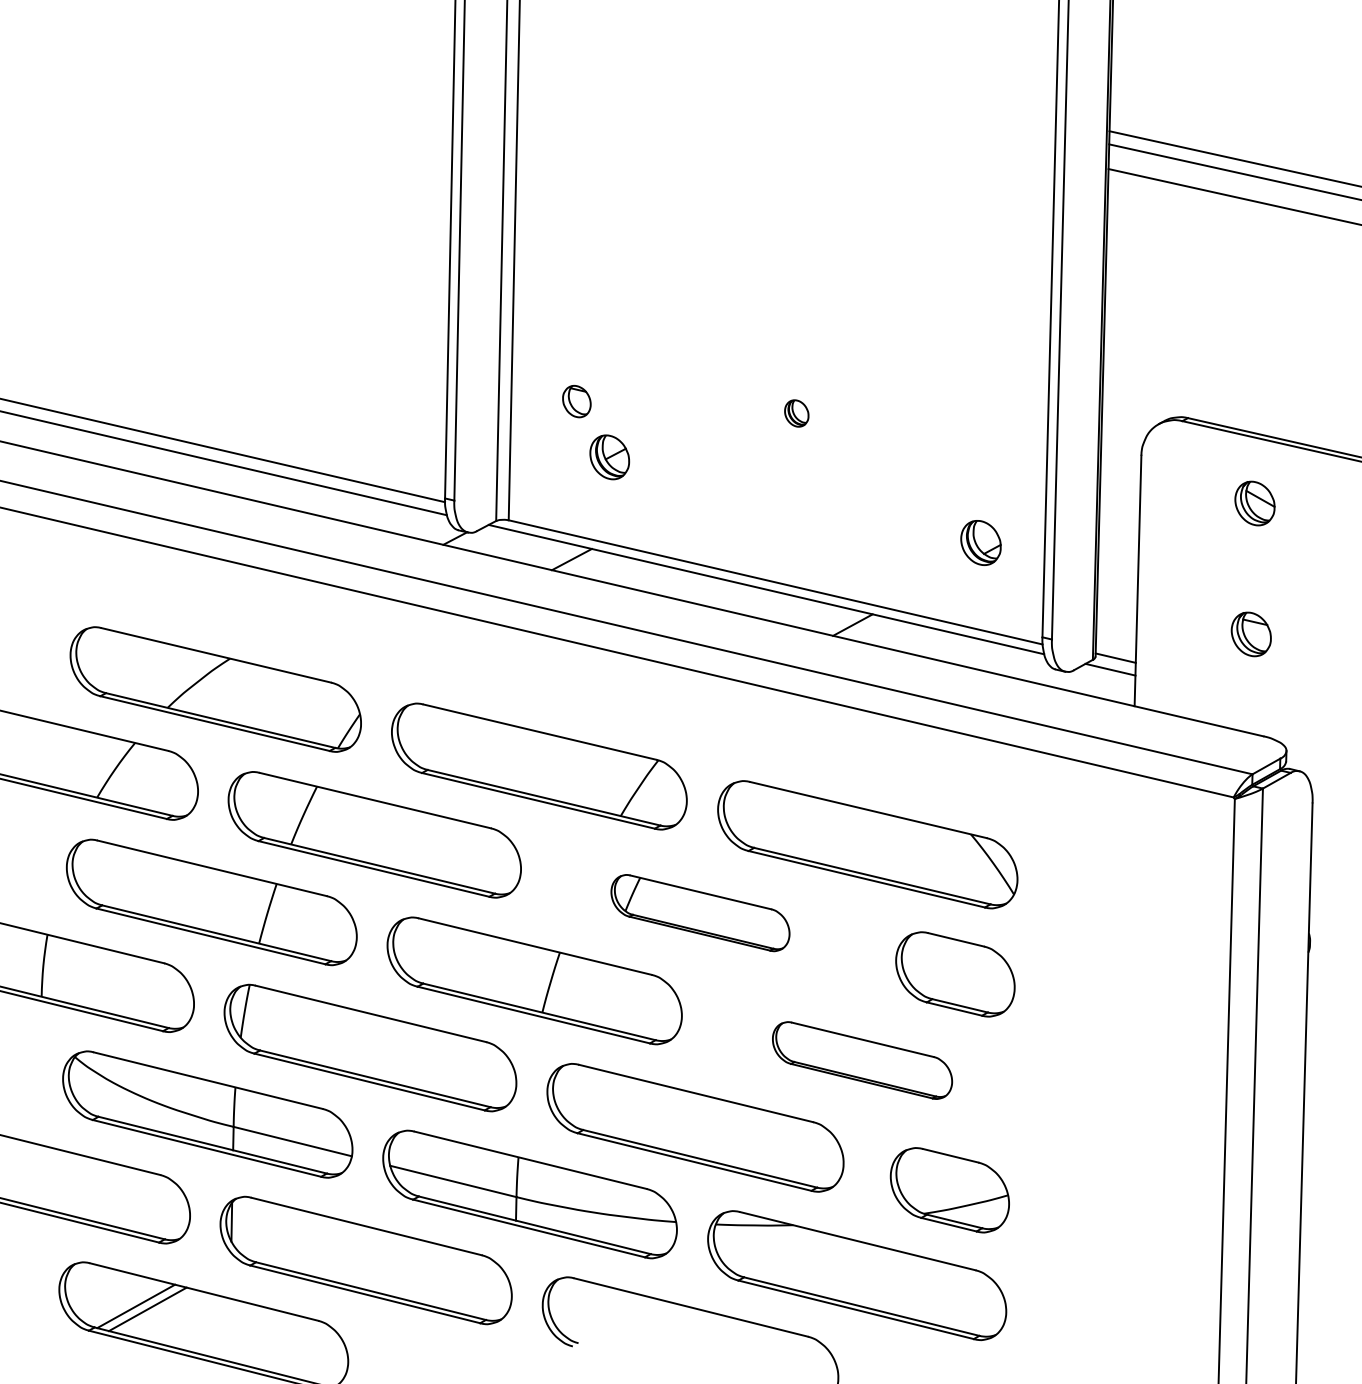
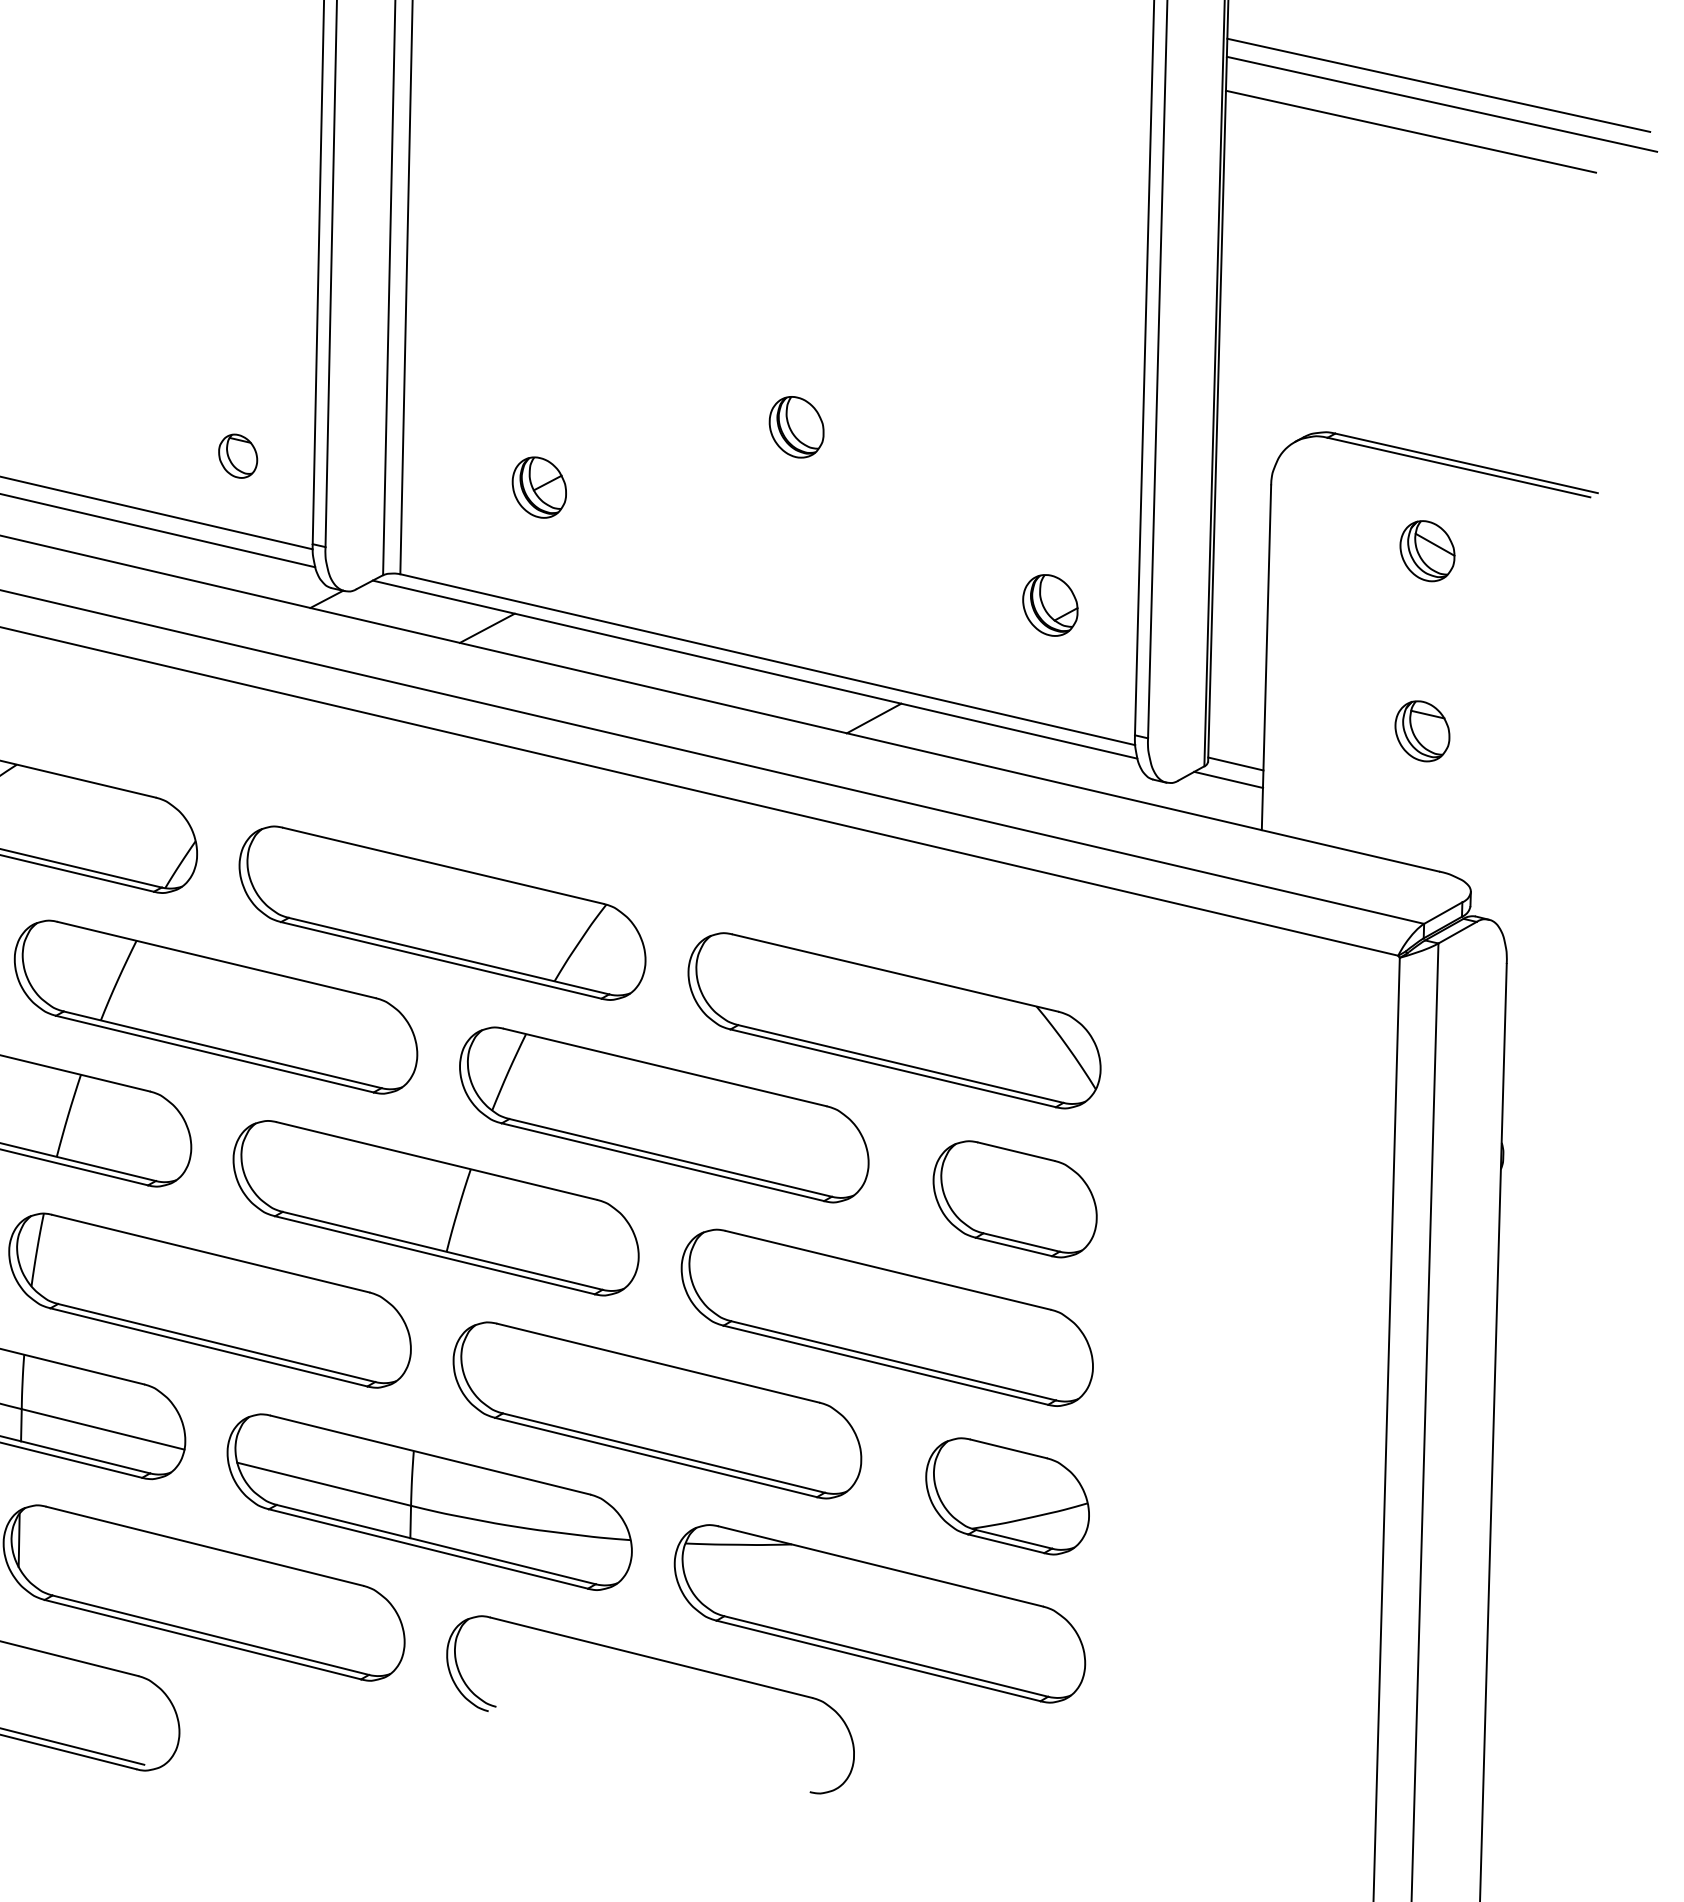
part: (576, 401) -> (237, 456), moved
part: (796, 413) -> (796, 427), size x1.67
part: (700, 912) -> (664, 1114), size x1.67
part: (862, 1060) -> (887, 1317), size x1.67

